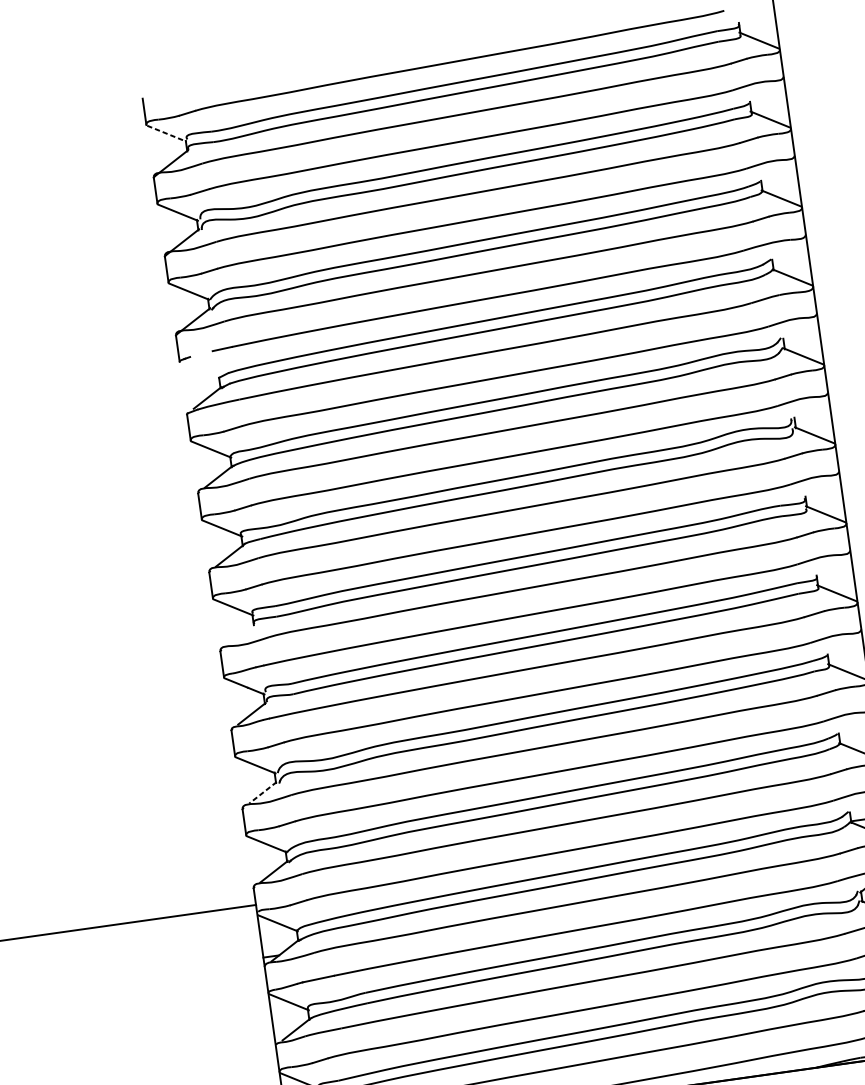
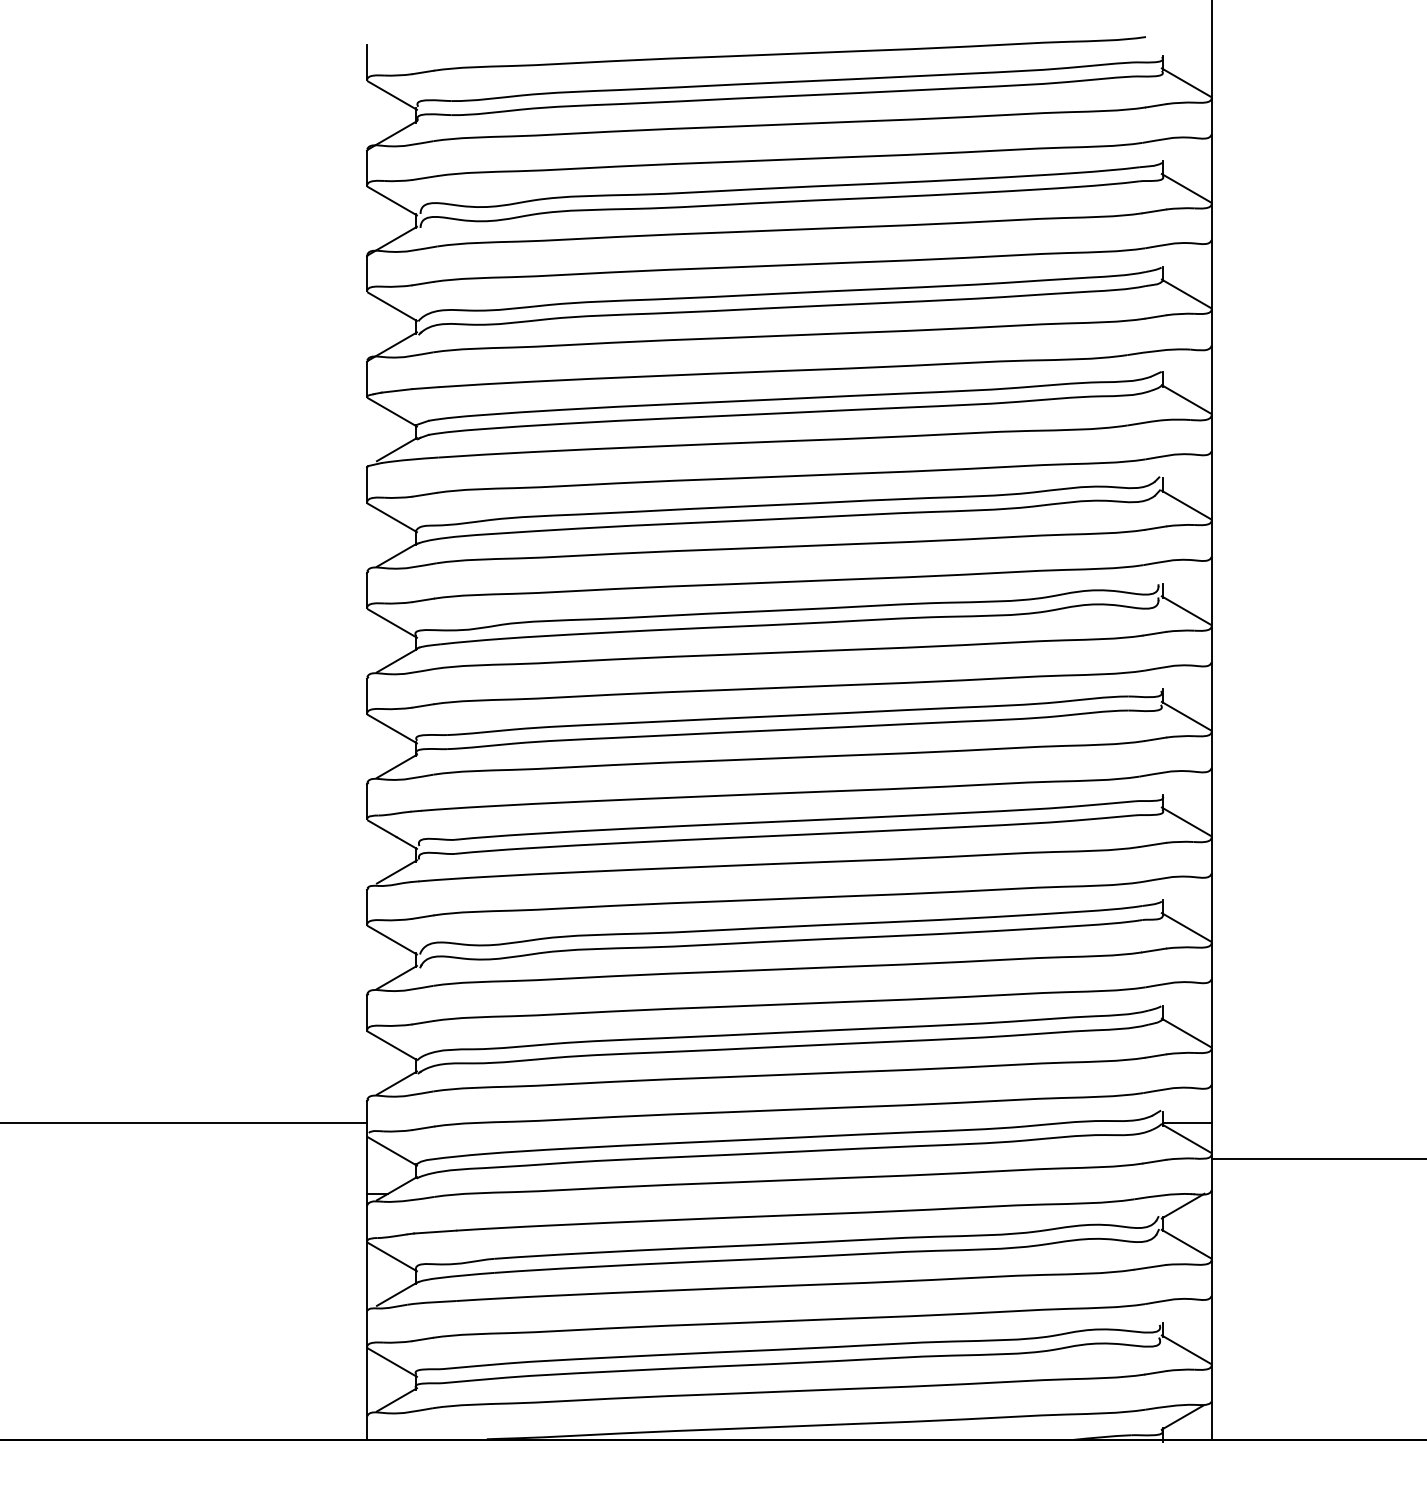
line: (167, 133) -> (392, 95), dashed -> solid
line: (200, 353) -> (396, 390), added
line: (200, 370) -> (392, 412), added
line: (240, 634) -> (396, 765), added
line: (262, 792) -> (396, 977), dashed -> solid

